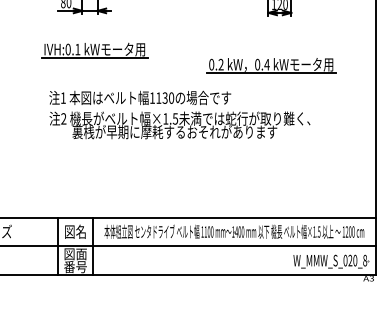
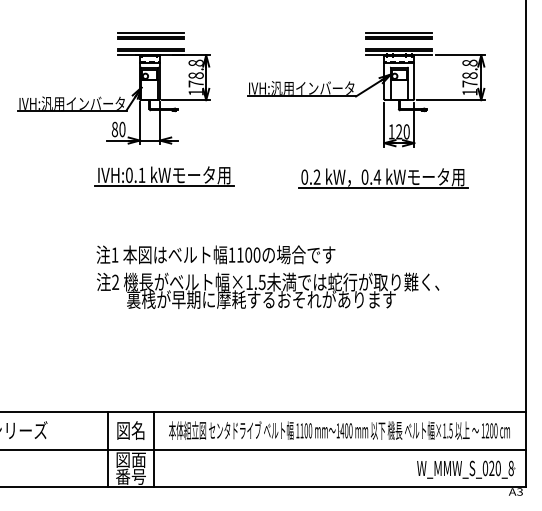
part: (94, 50) -> (164, 176), moved
part: (271, 65) -> (383, 178), moved
text: (165, 97) -> (248, 254), 1130 -> 1100

